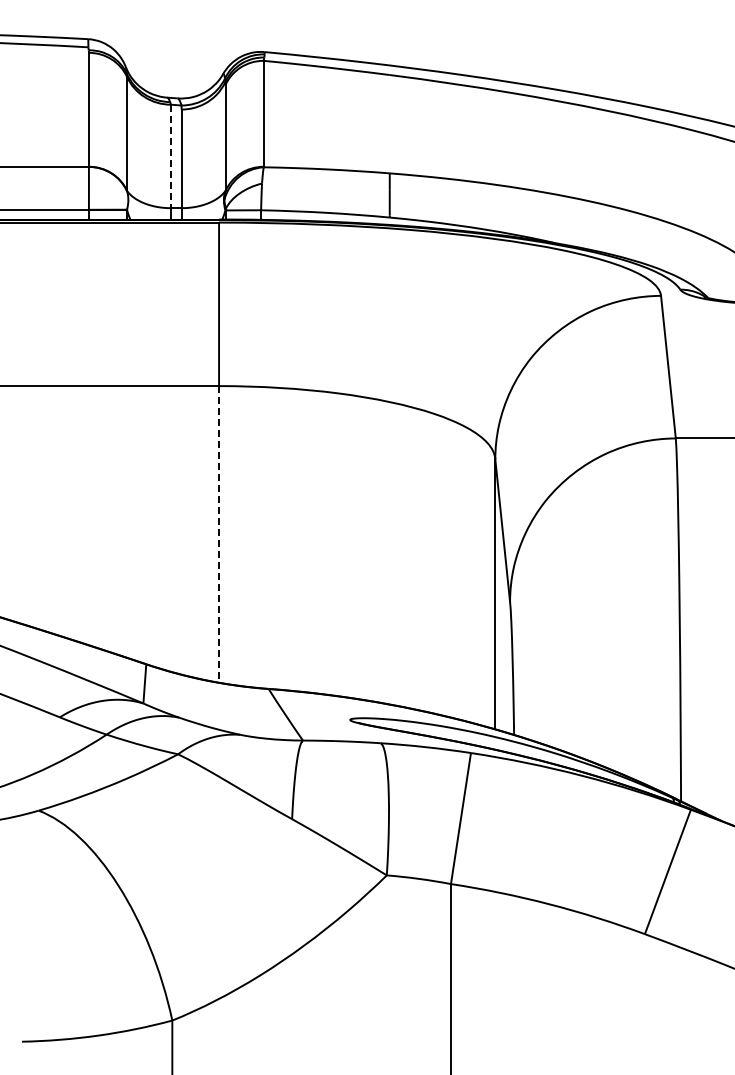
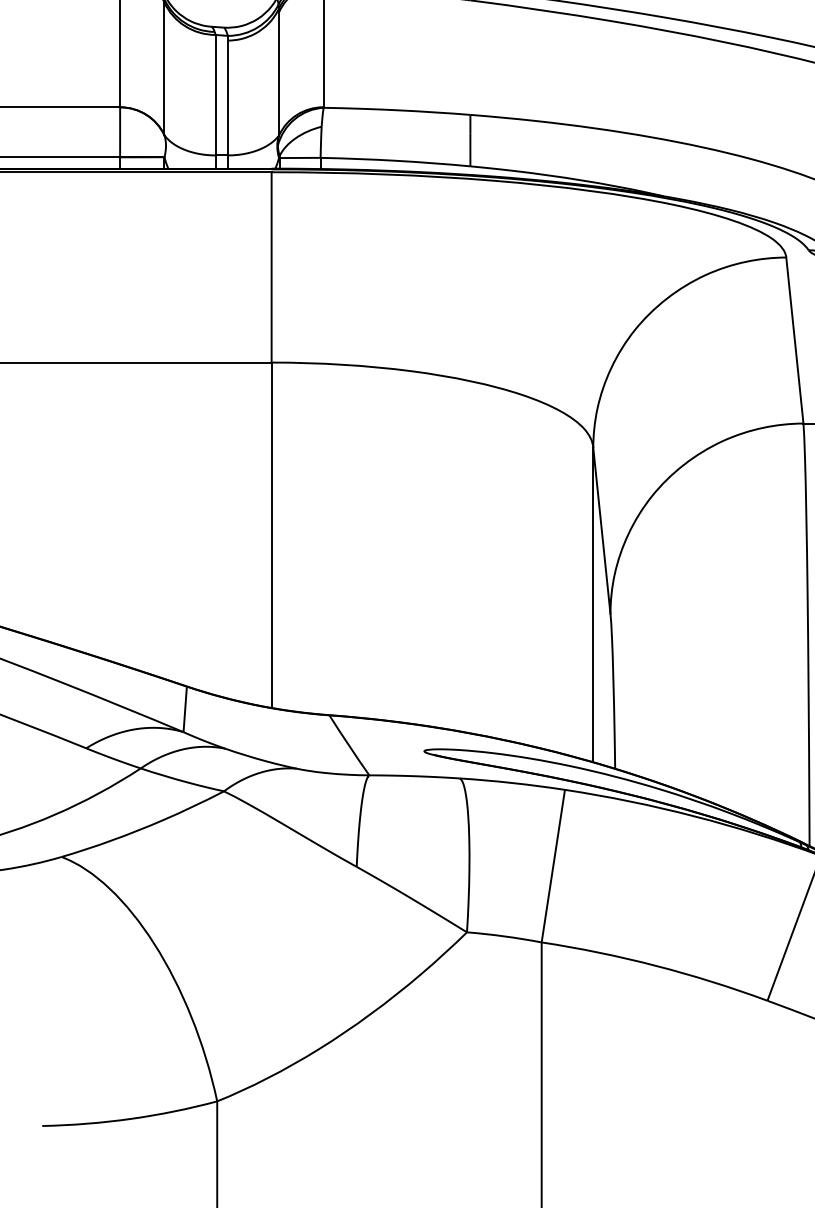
line: (170, 156) -> (215, 95), dashed -> solid
line: (219, 534) -> (272, 535), dashed -> solid

